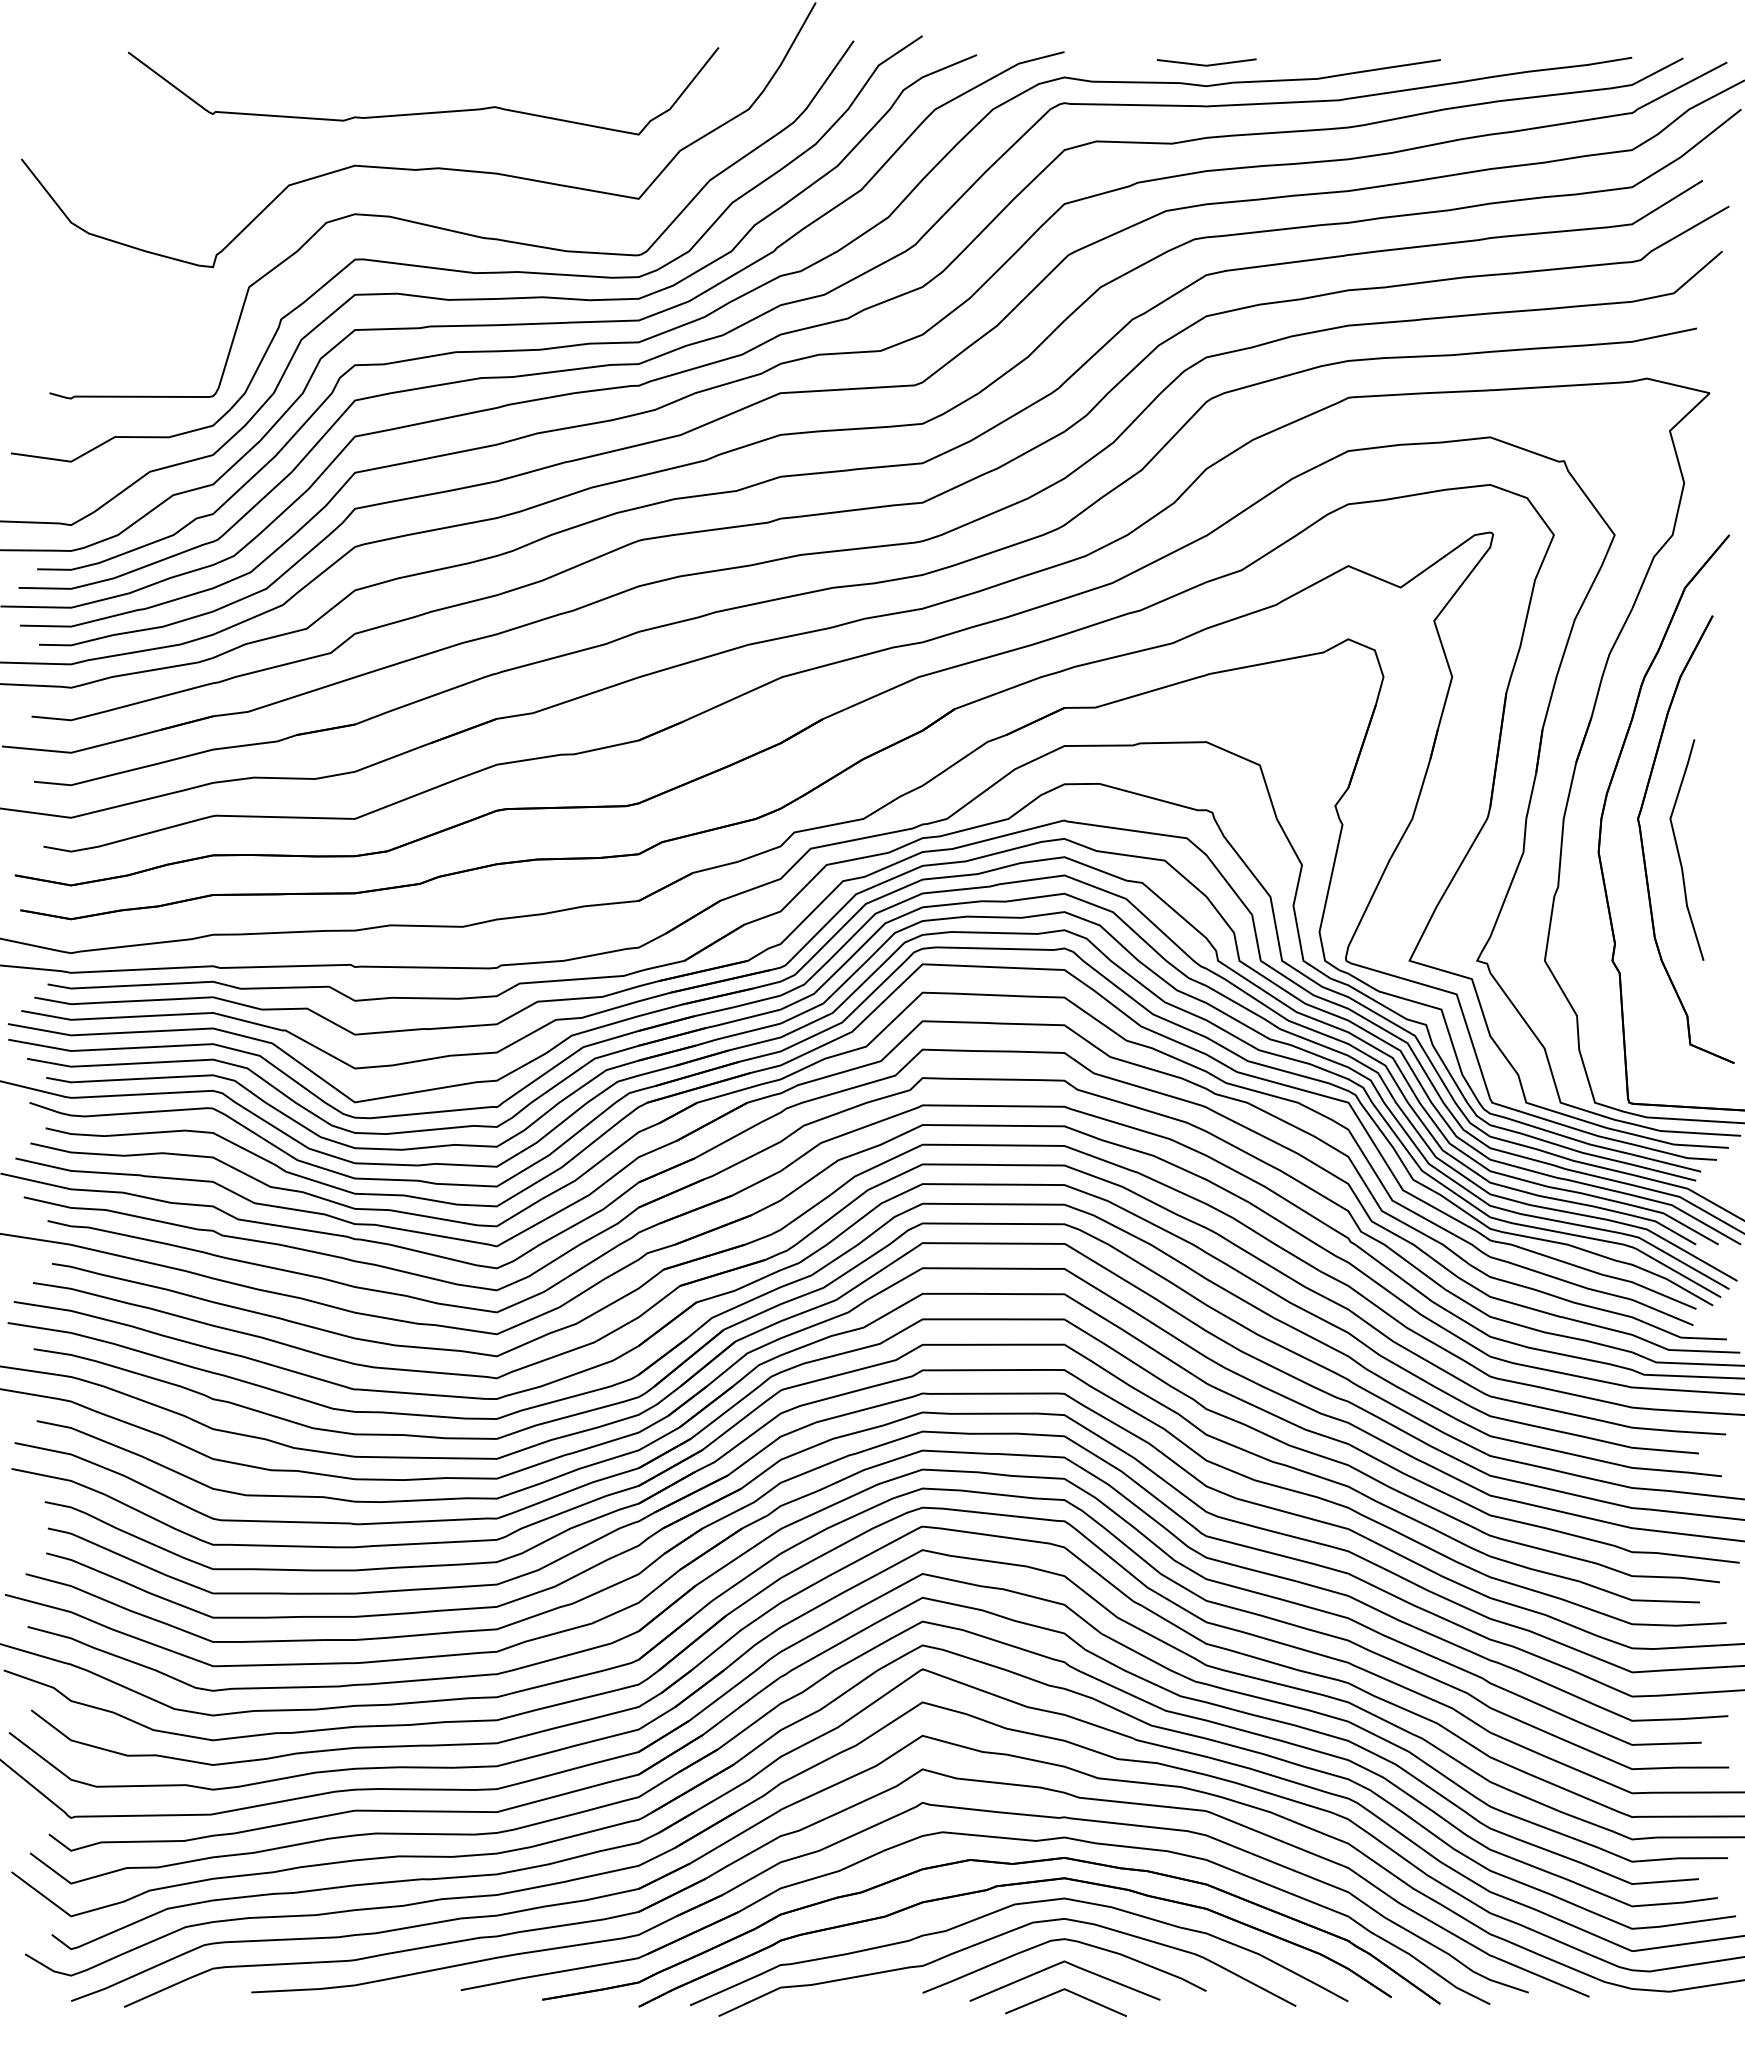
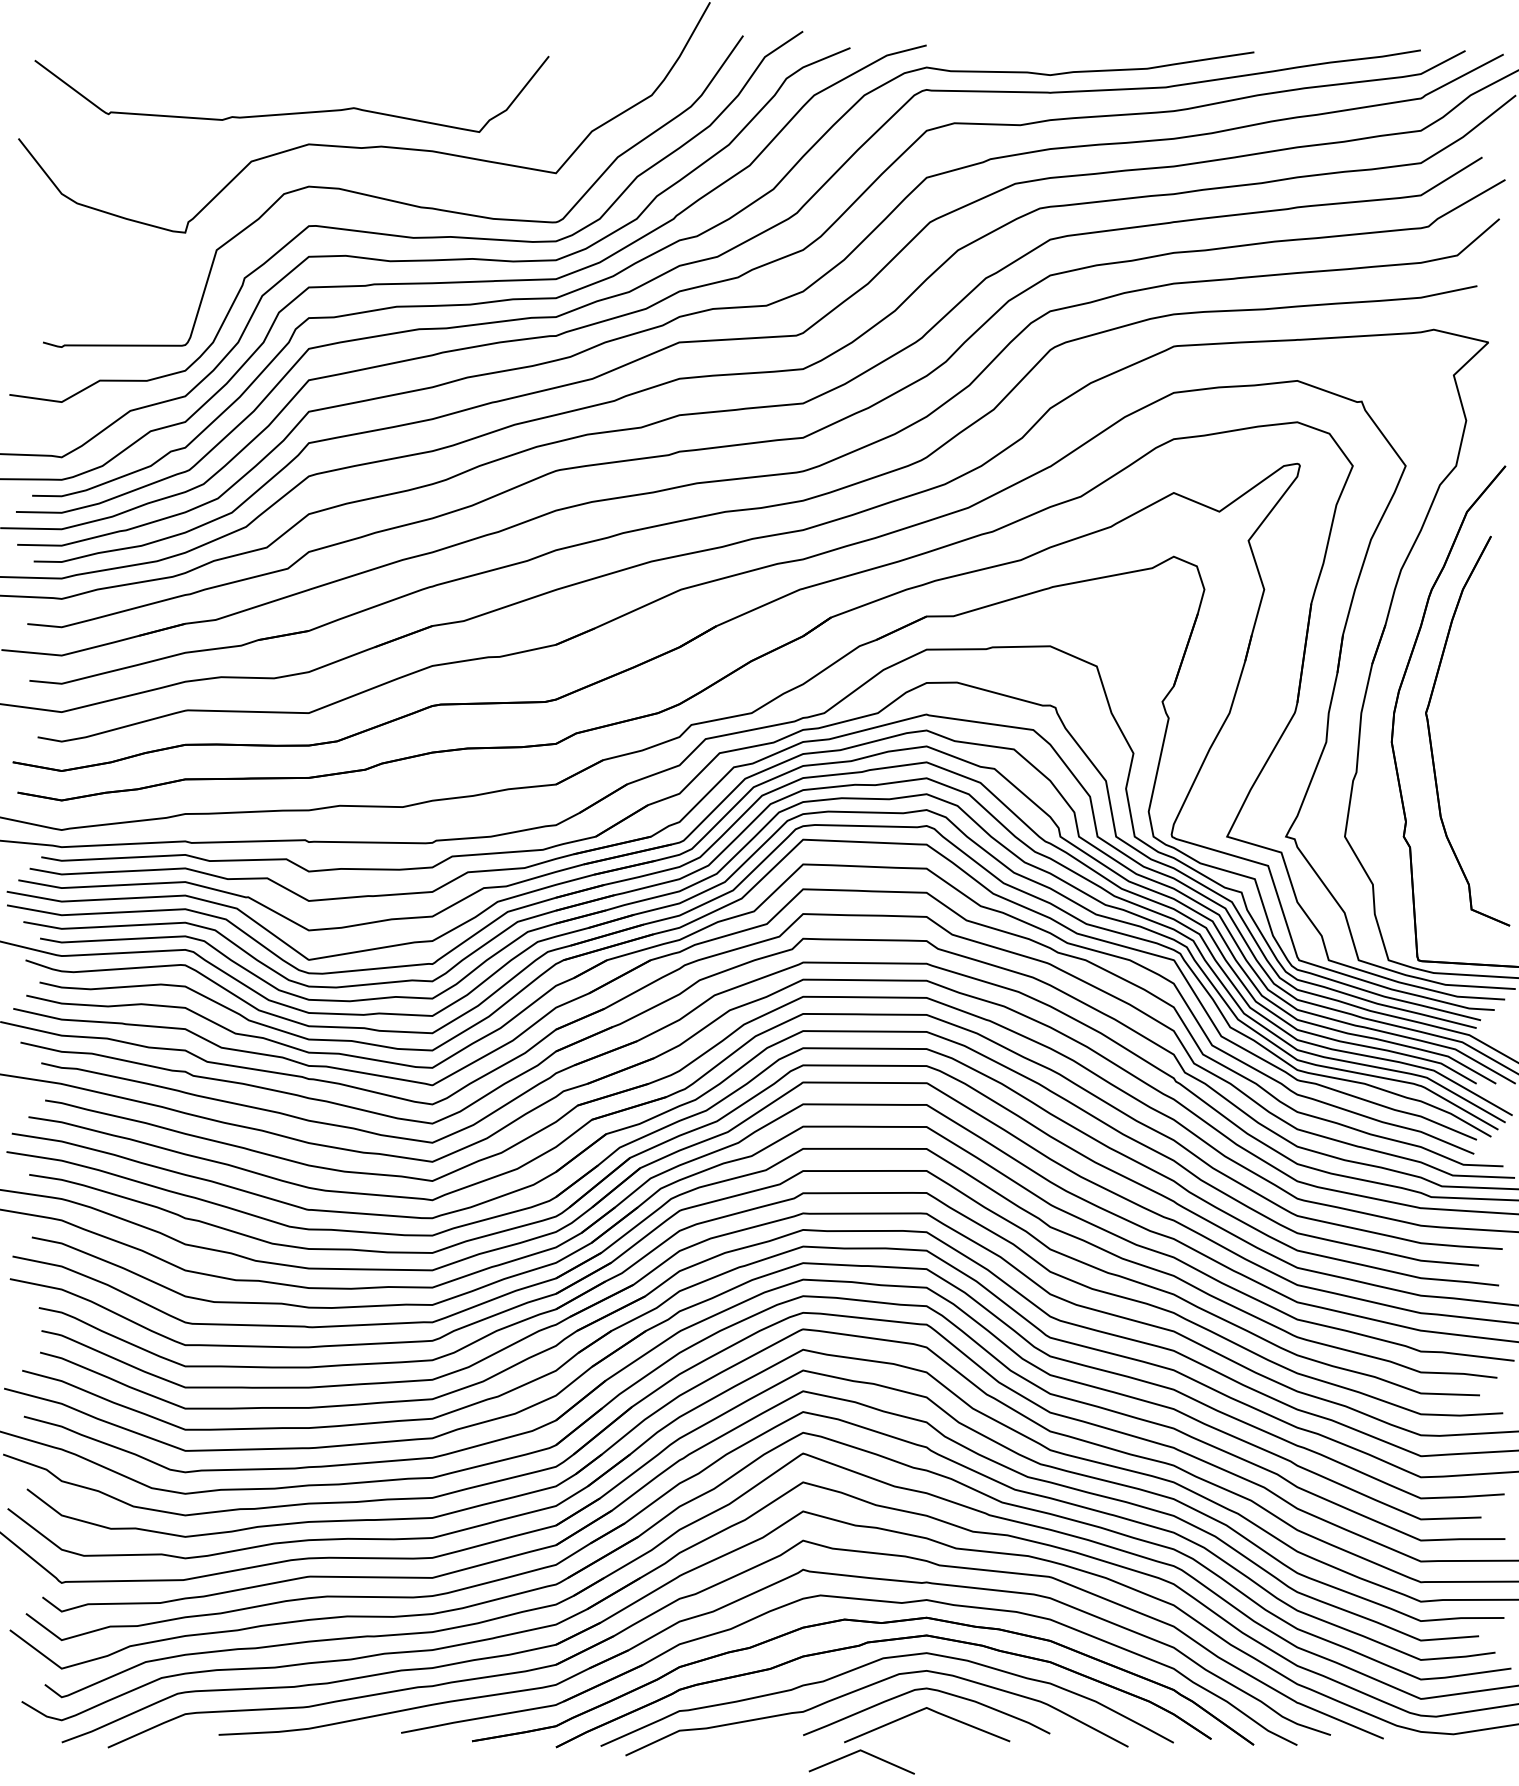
line: (1206, 64) -> (1050, 56), removed
curve: (423, 112) -> (291, 112), moved
curve: (1679, 852) -> (1462, 742), removed
line: (1069, 1992) -> (864, 1753), moved

